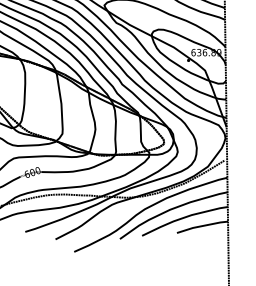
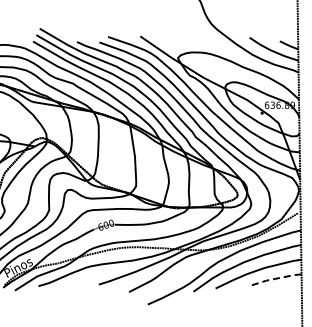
line: (201, 225) -> (275, 278), solid -> dashed

